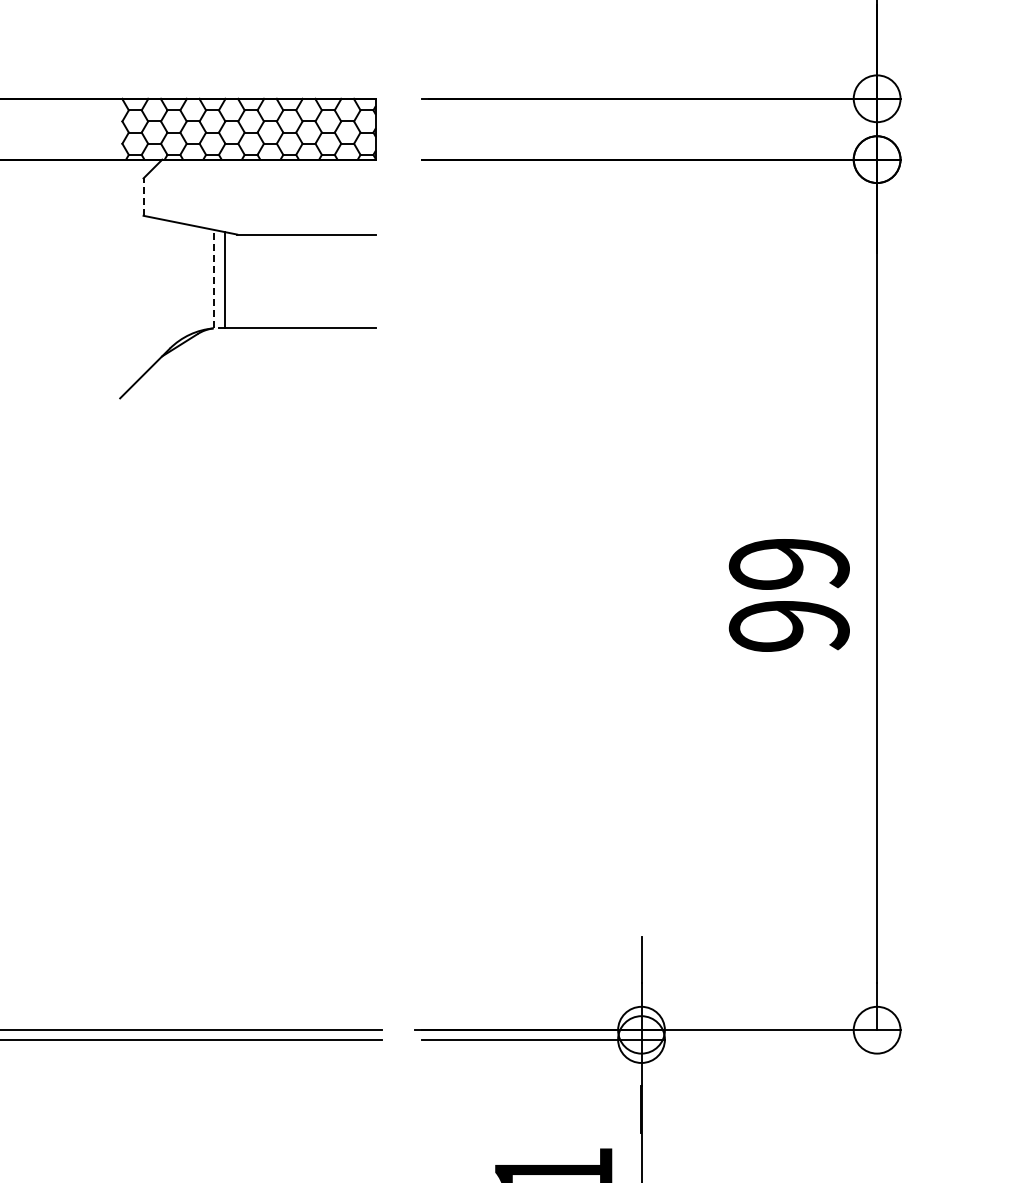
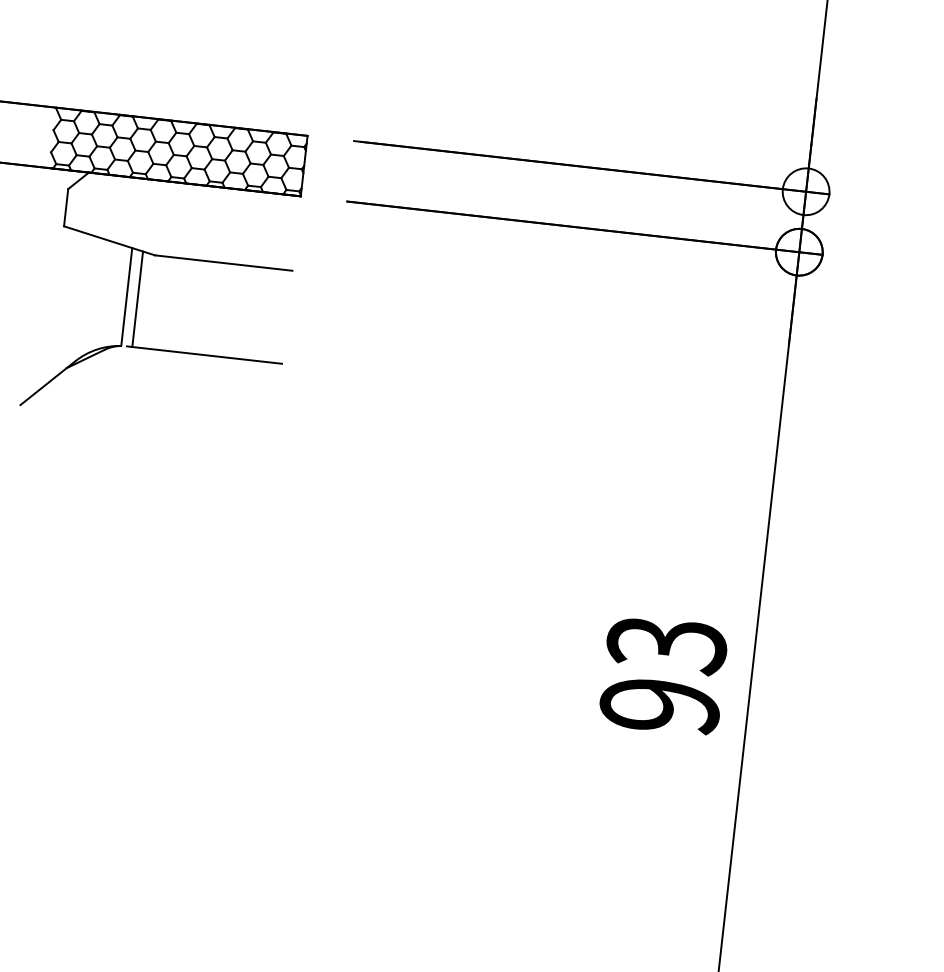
line: (143, 197) -> (66, 208), dashed -> solid
line: (213, 278) -> (126, 296), dashed -> solid
text: (789, 565) -> (666, 645), 99 -> 93

